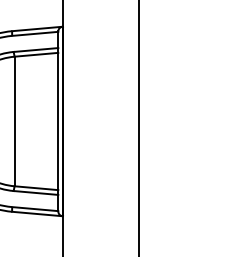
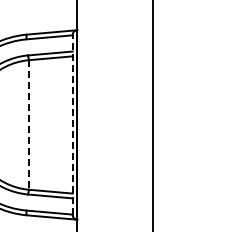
line: (14, 121) -> (28, 124), solid -> dashed
line: (58, 121) -> (72, 124), solid -> dashed

